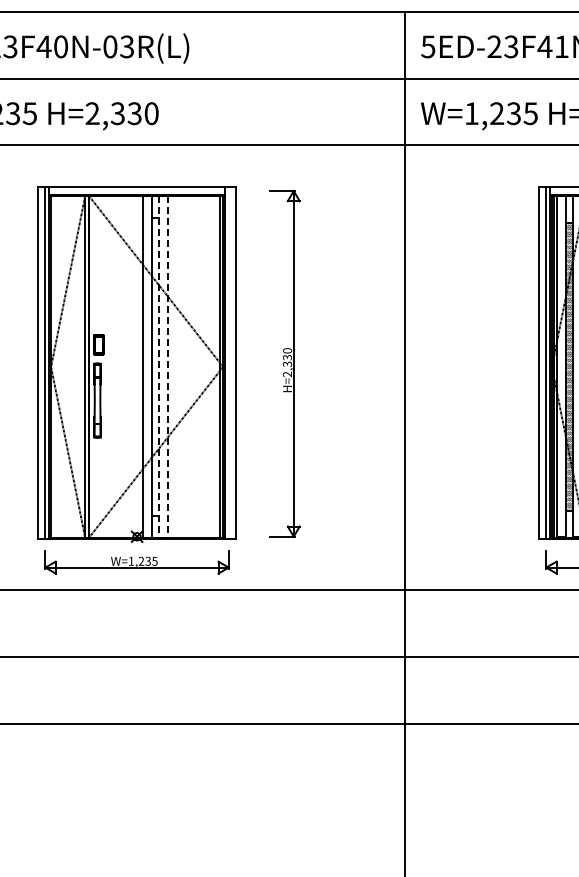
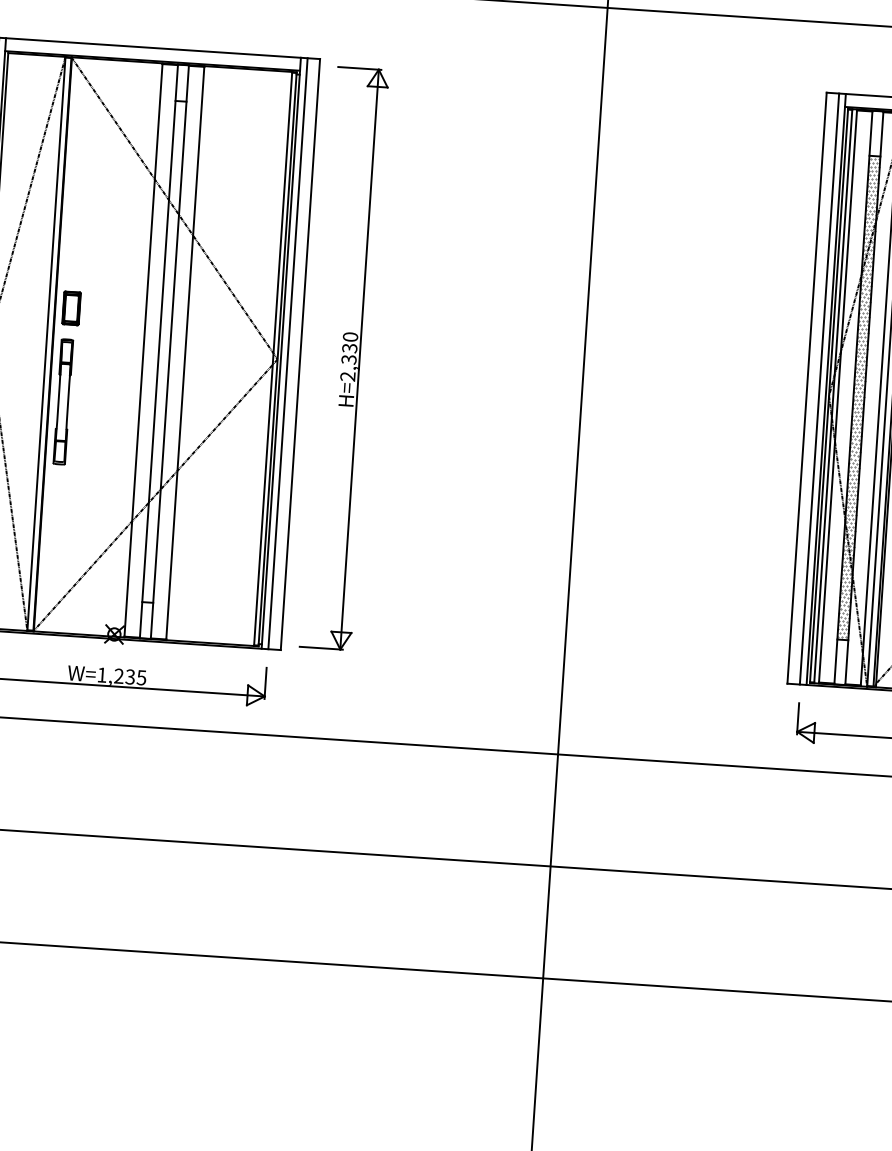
line: (229, 362) -> (288, 352), added
part: (284, 363) -> (344, 357), moved
line: (168, 366) -> (186, 352), dashed -> solid
line: (158, 367) -> (169, 353), dashed -> solid

